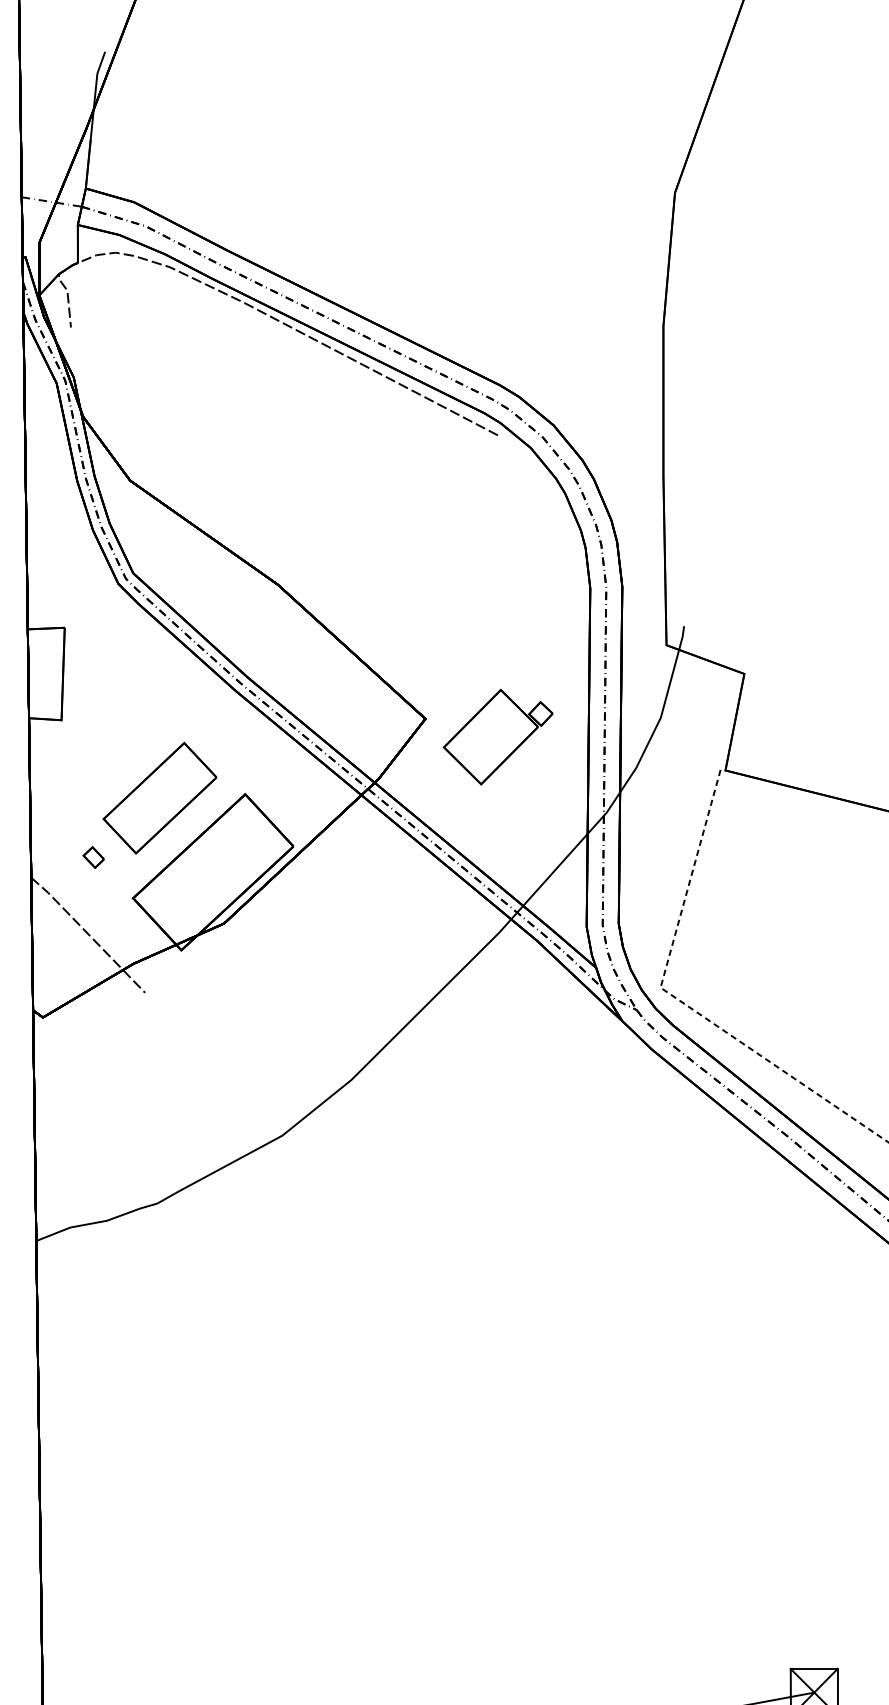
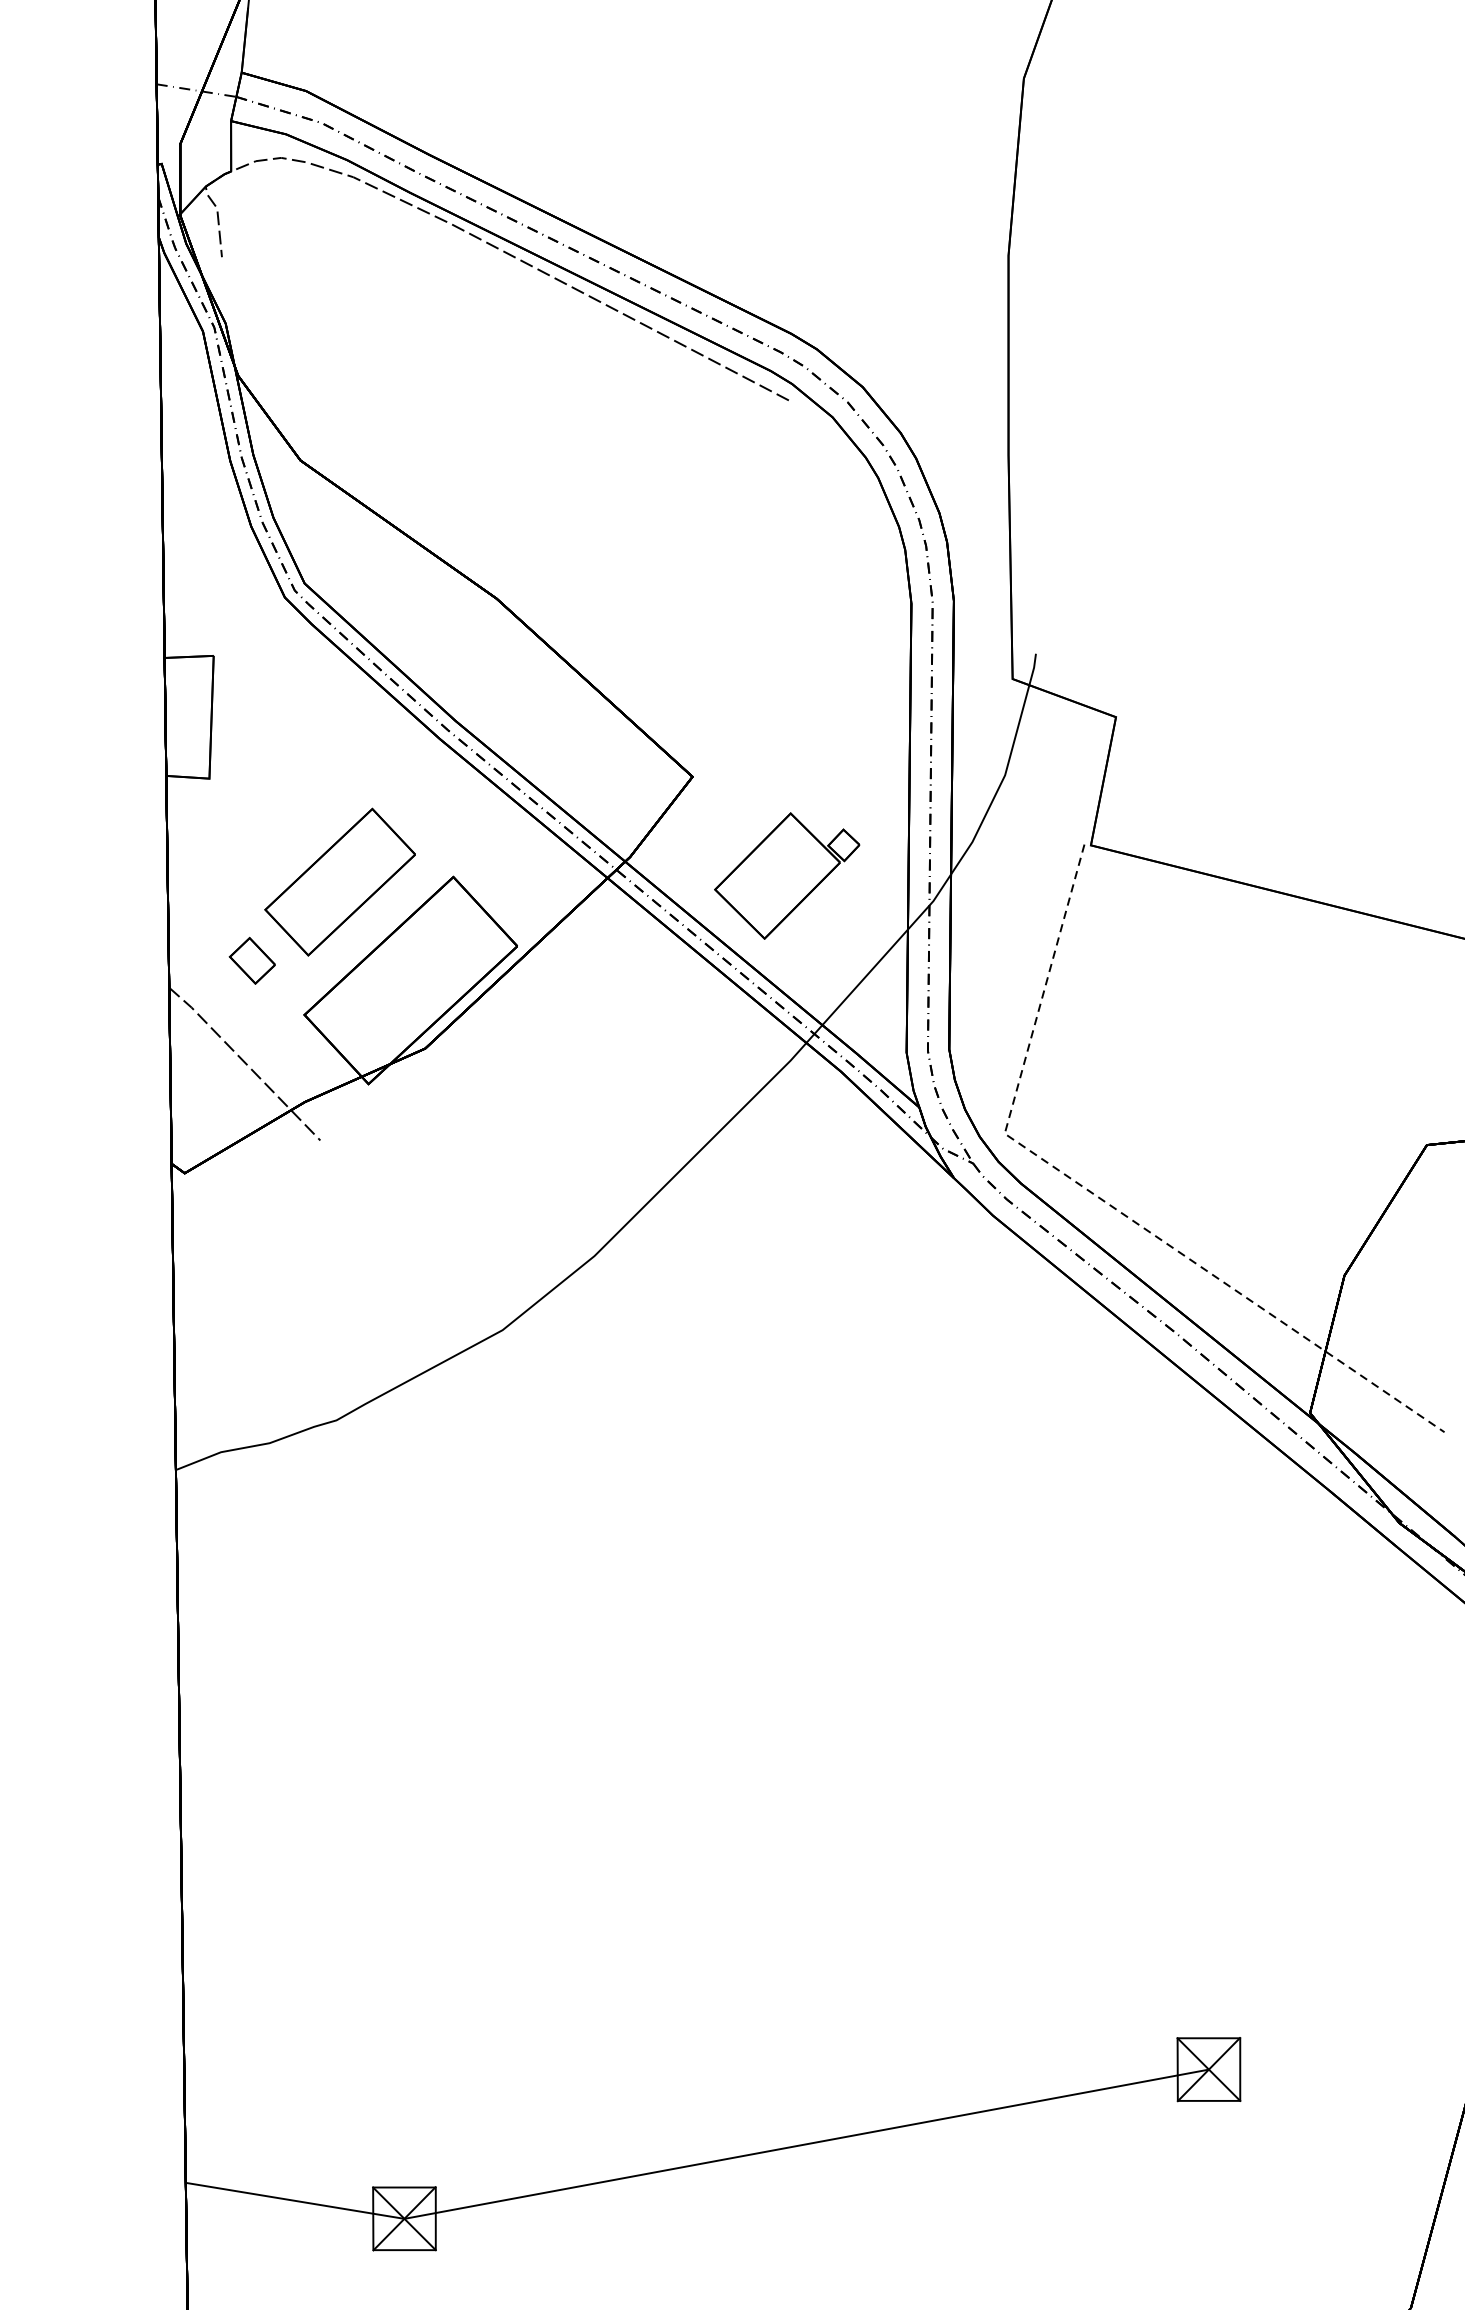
part: (498, 736) -> (787, 875), moved
part: (93, 857) -> (251, 960), size x1.67

